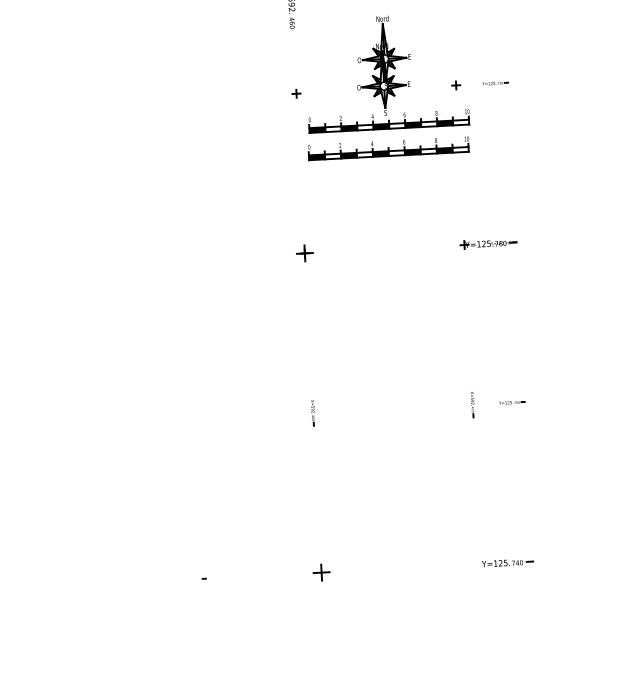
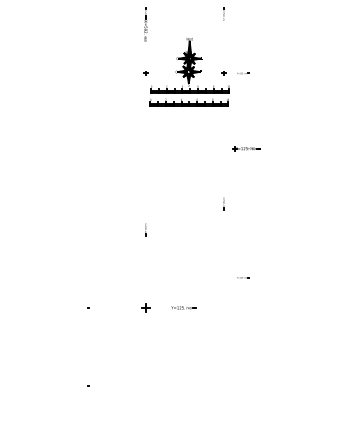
part: (488, 243) -> (246, 148), moved
part: (304, 253) -> (145, 151), removed
line: (510, 402) -> (242, 277), moved
line: (471, 404) -> (223, 203), moved
part: (506, 562) -> (183, 307), moved

